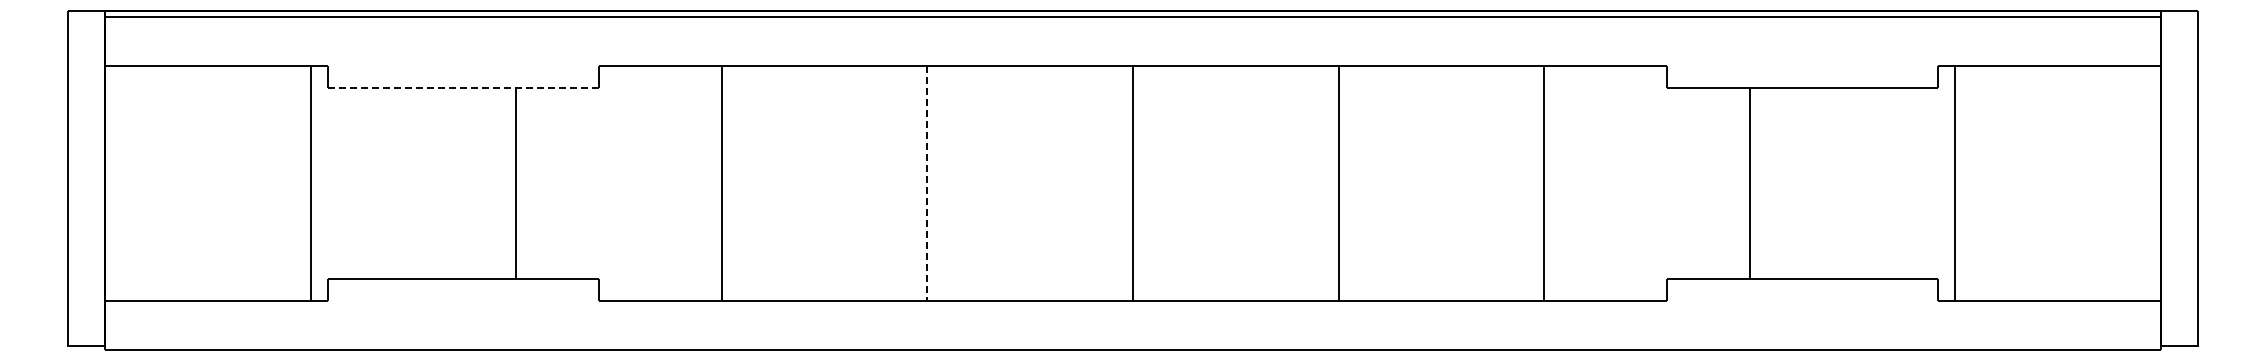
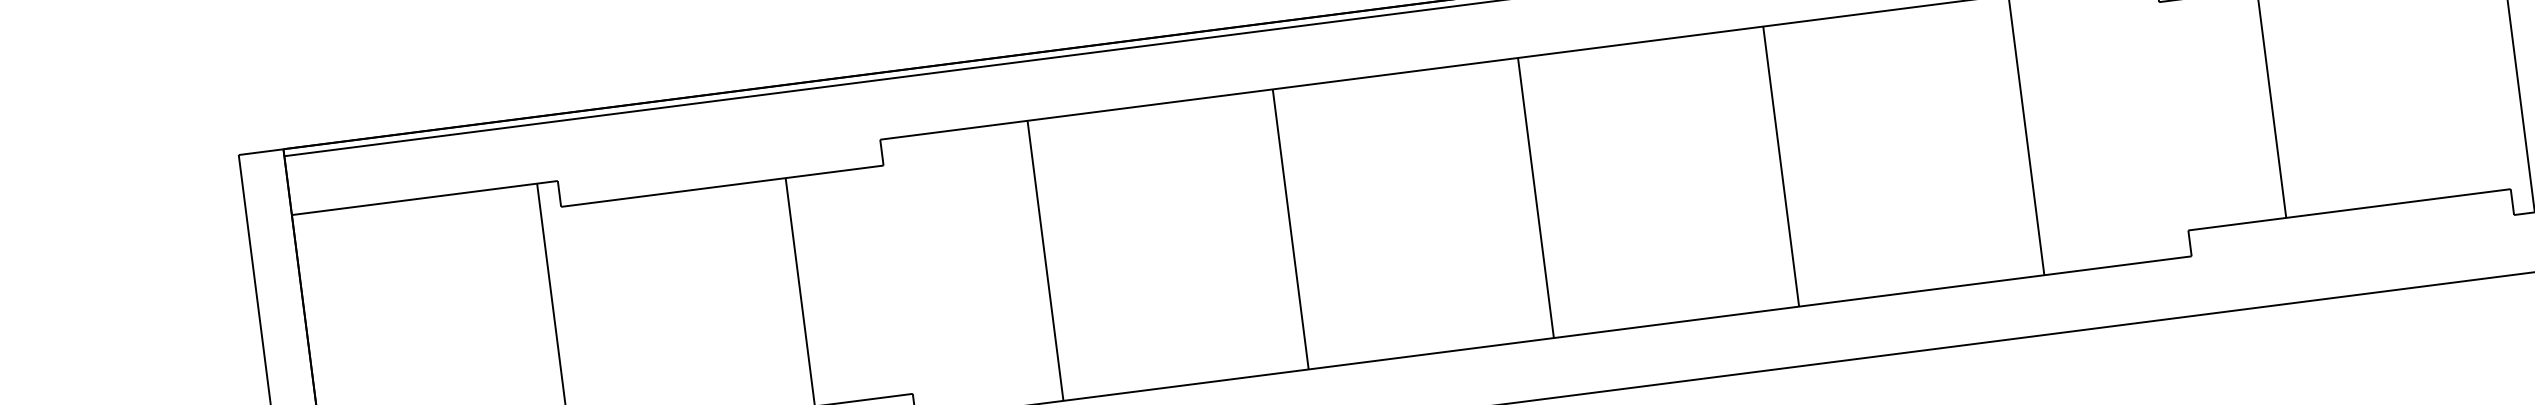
line: (462, 87) -> (721, 186), dashed -> solid
line: (927, 184) -> (1290, 230), dashed -> solid

